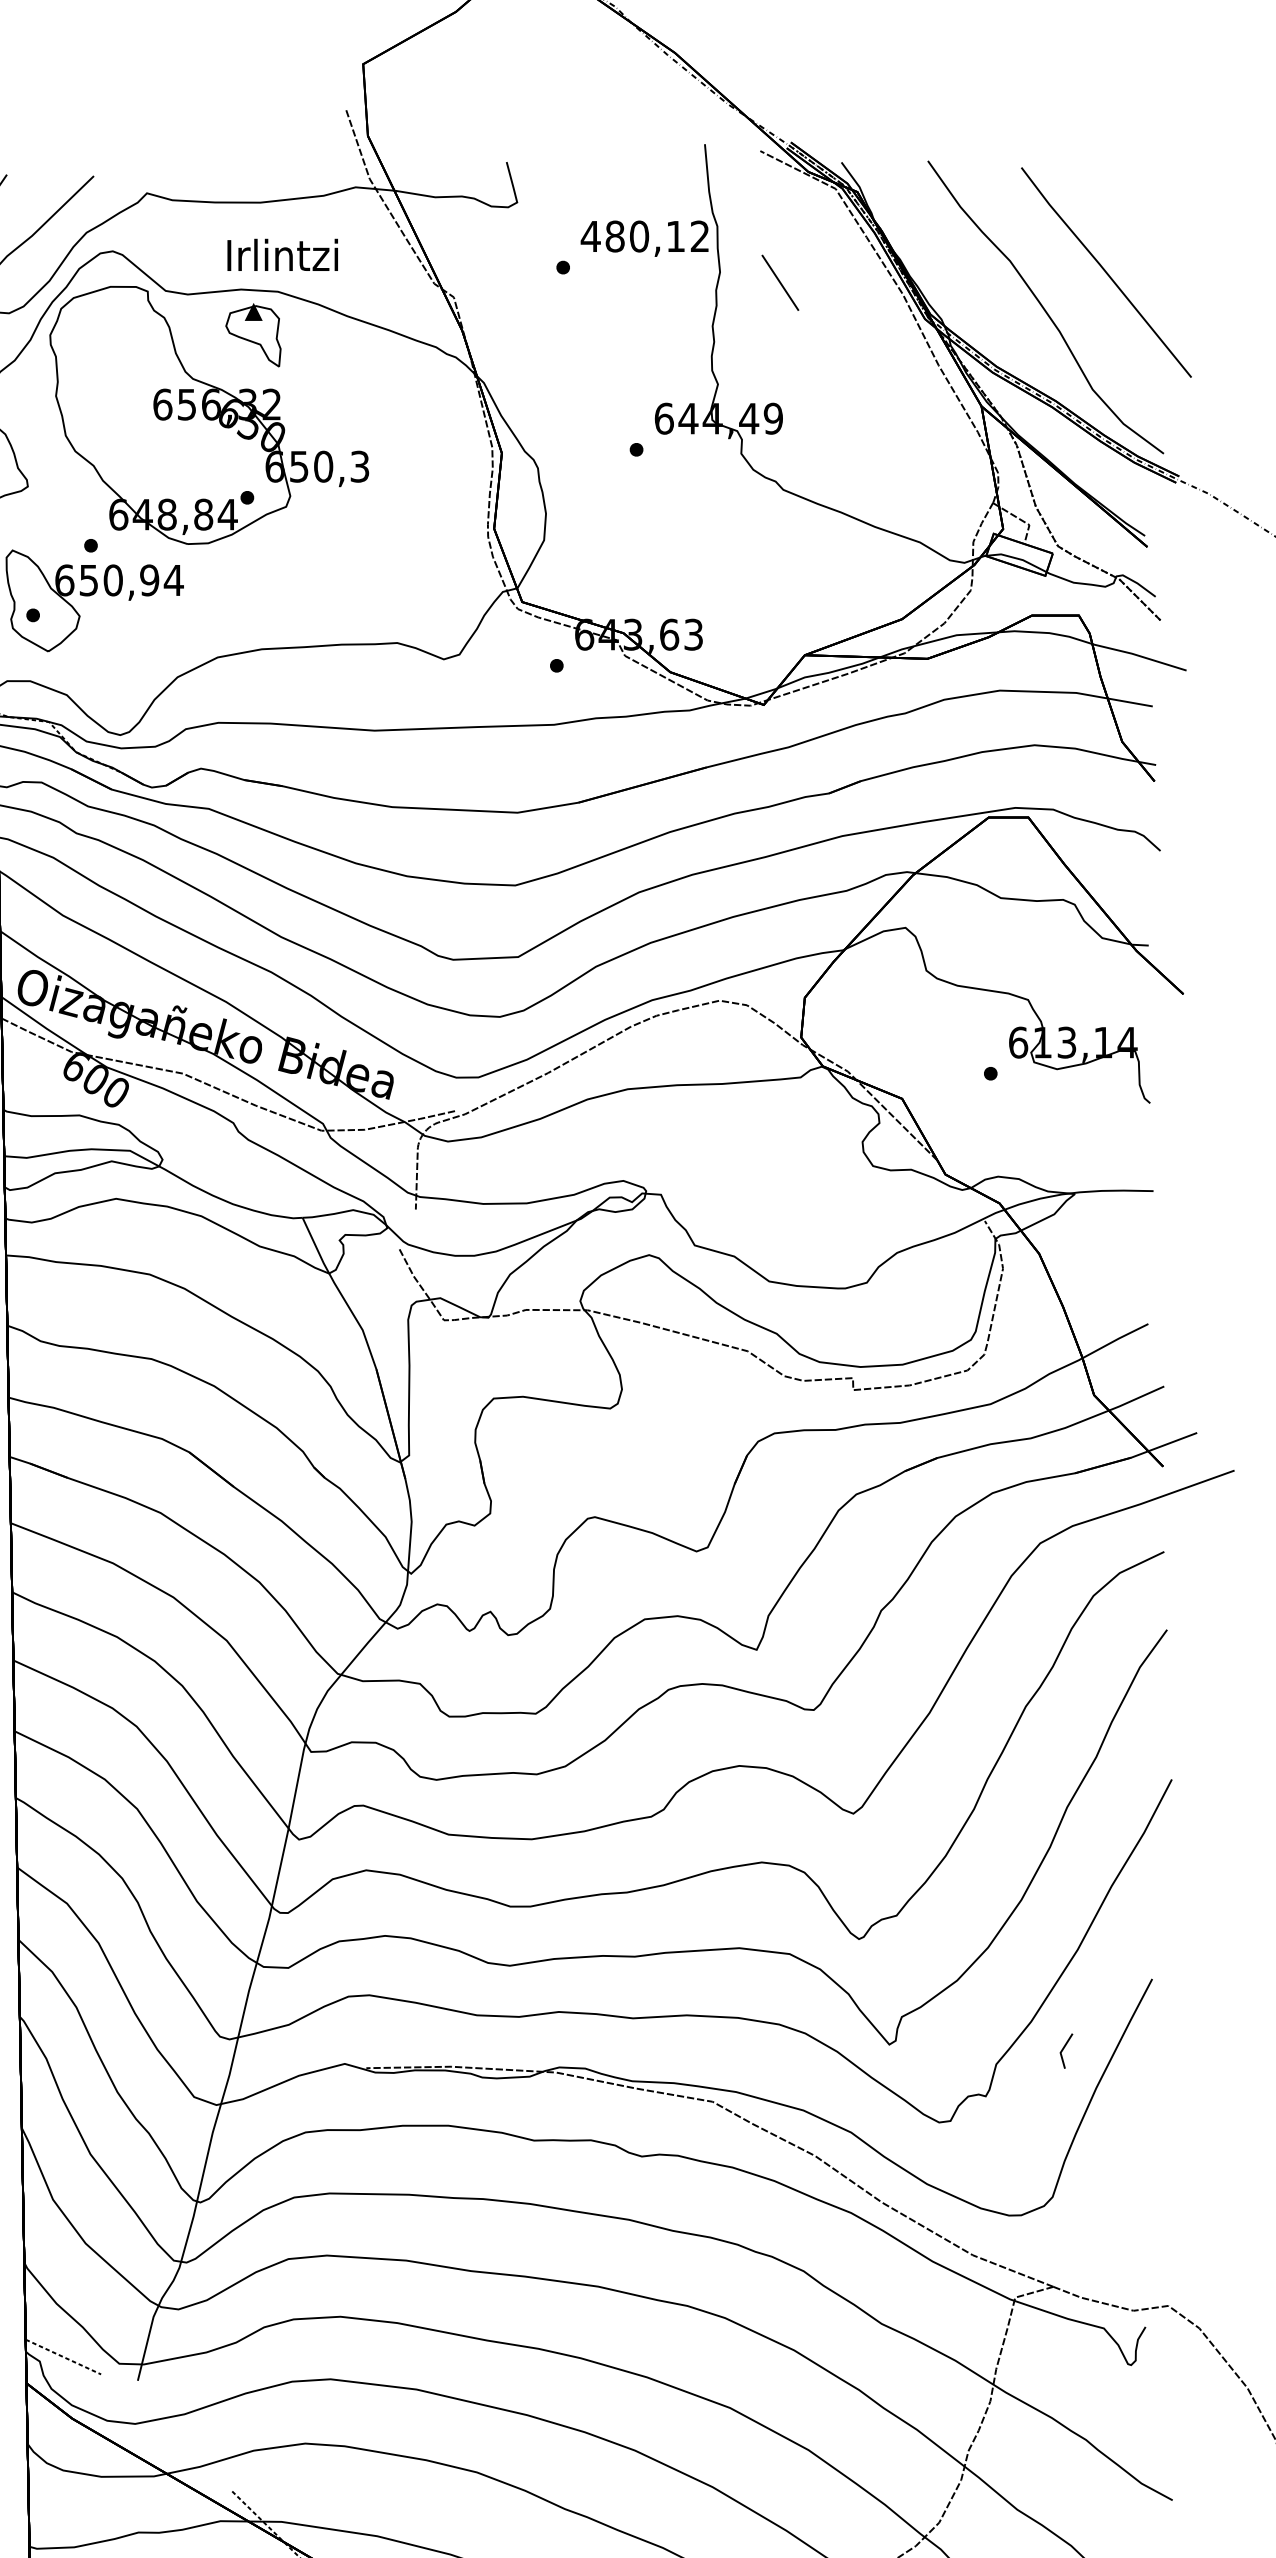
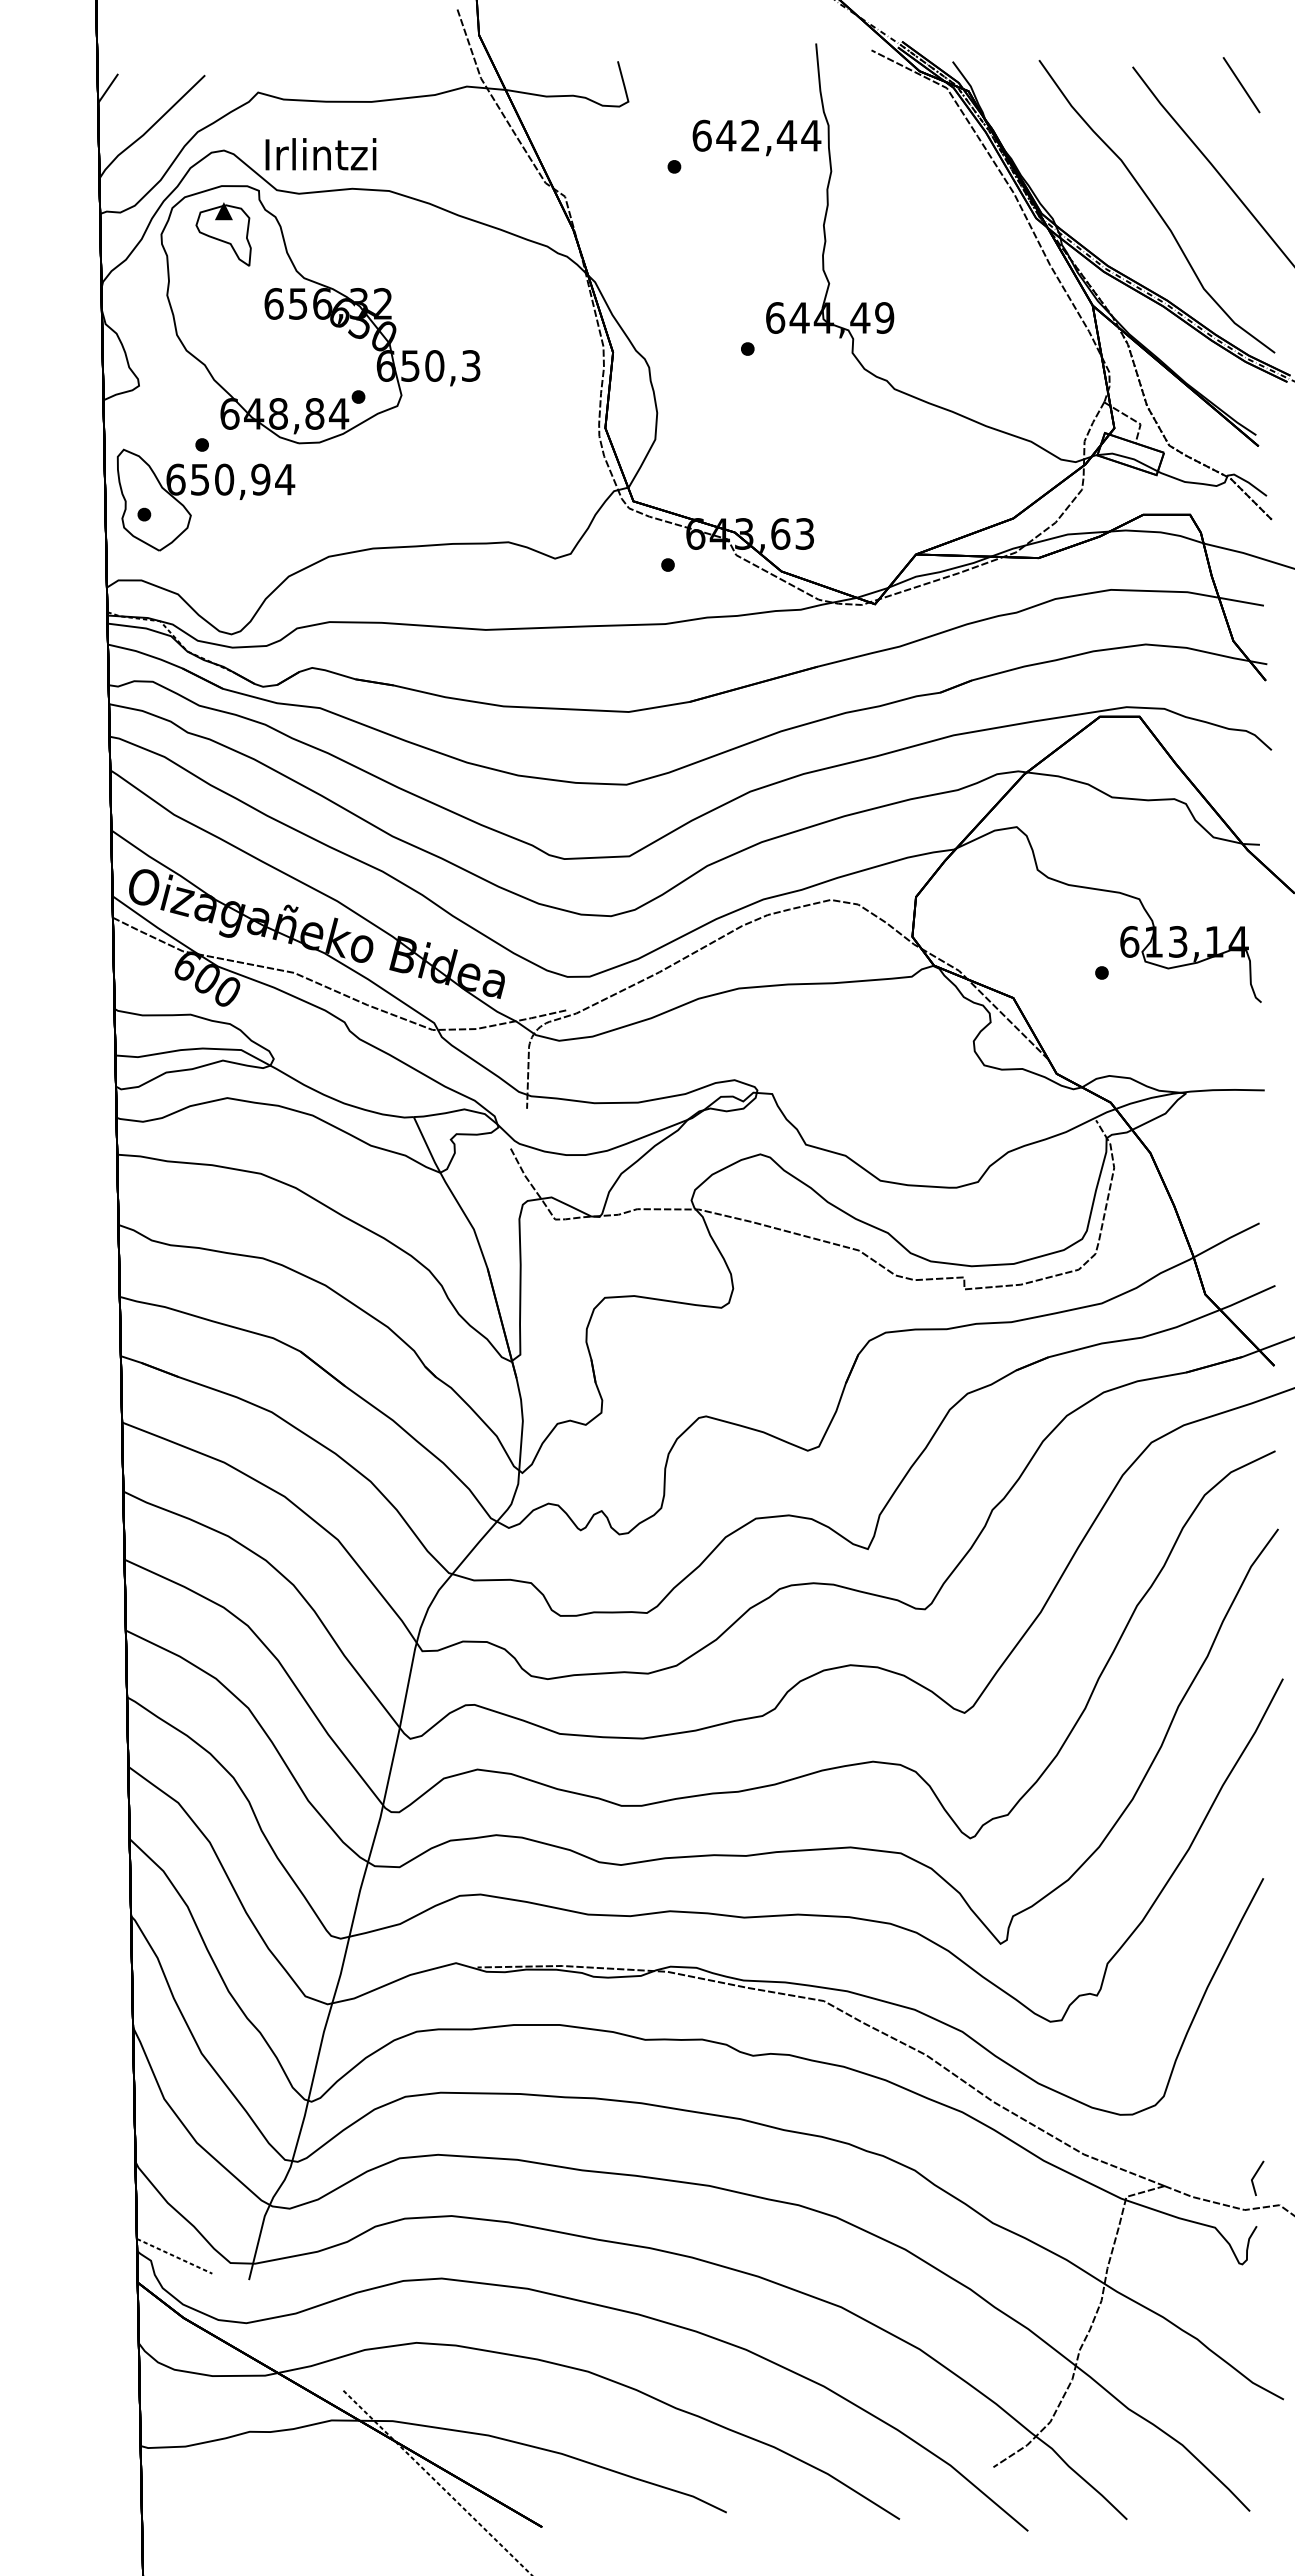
text: (645, 236) -> (756, 135), 480,12 -> 642,44
text: (282, 255) -> (320, 154), moved
line: (780, 283) -> (1241, 85), moved
part: (253, 335) -> (223, 234), moved
line: (1064, 2049) -> (1255, 2176), moved

